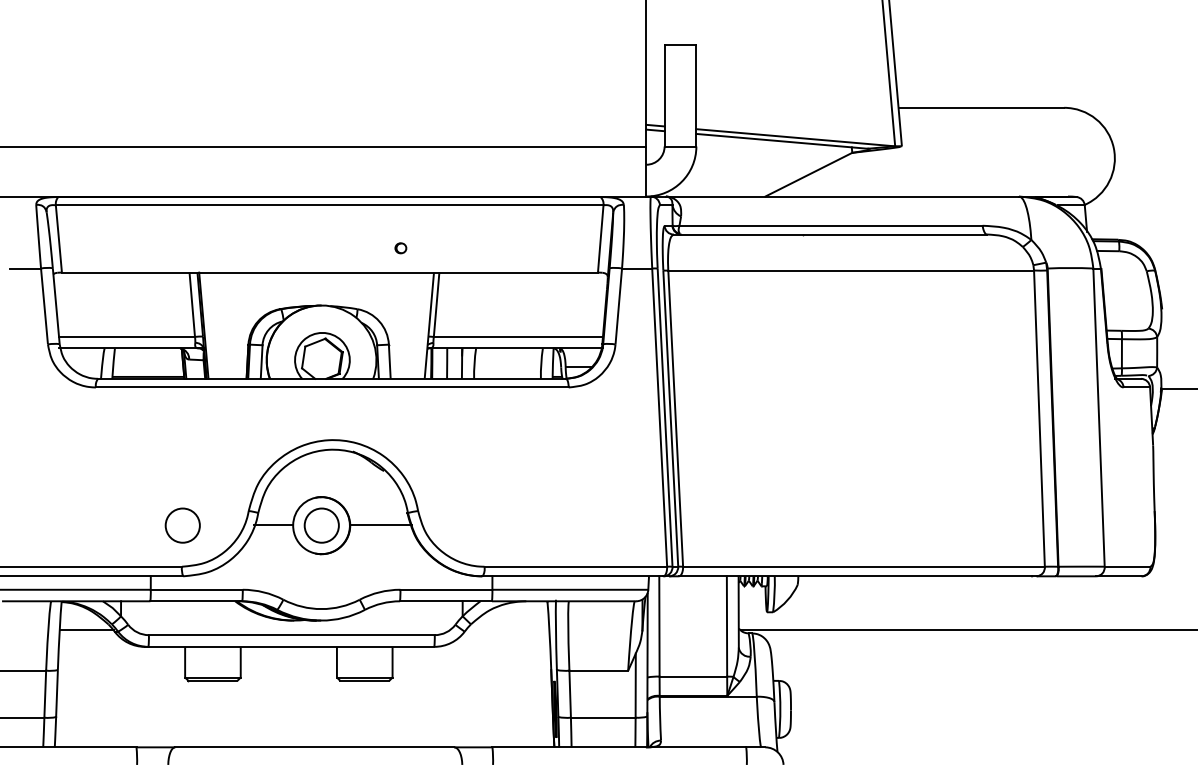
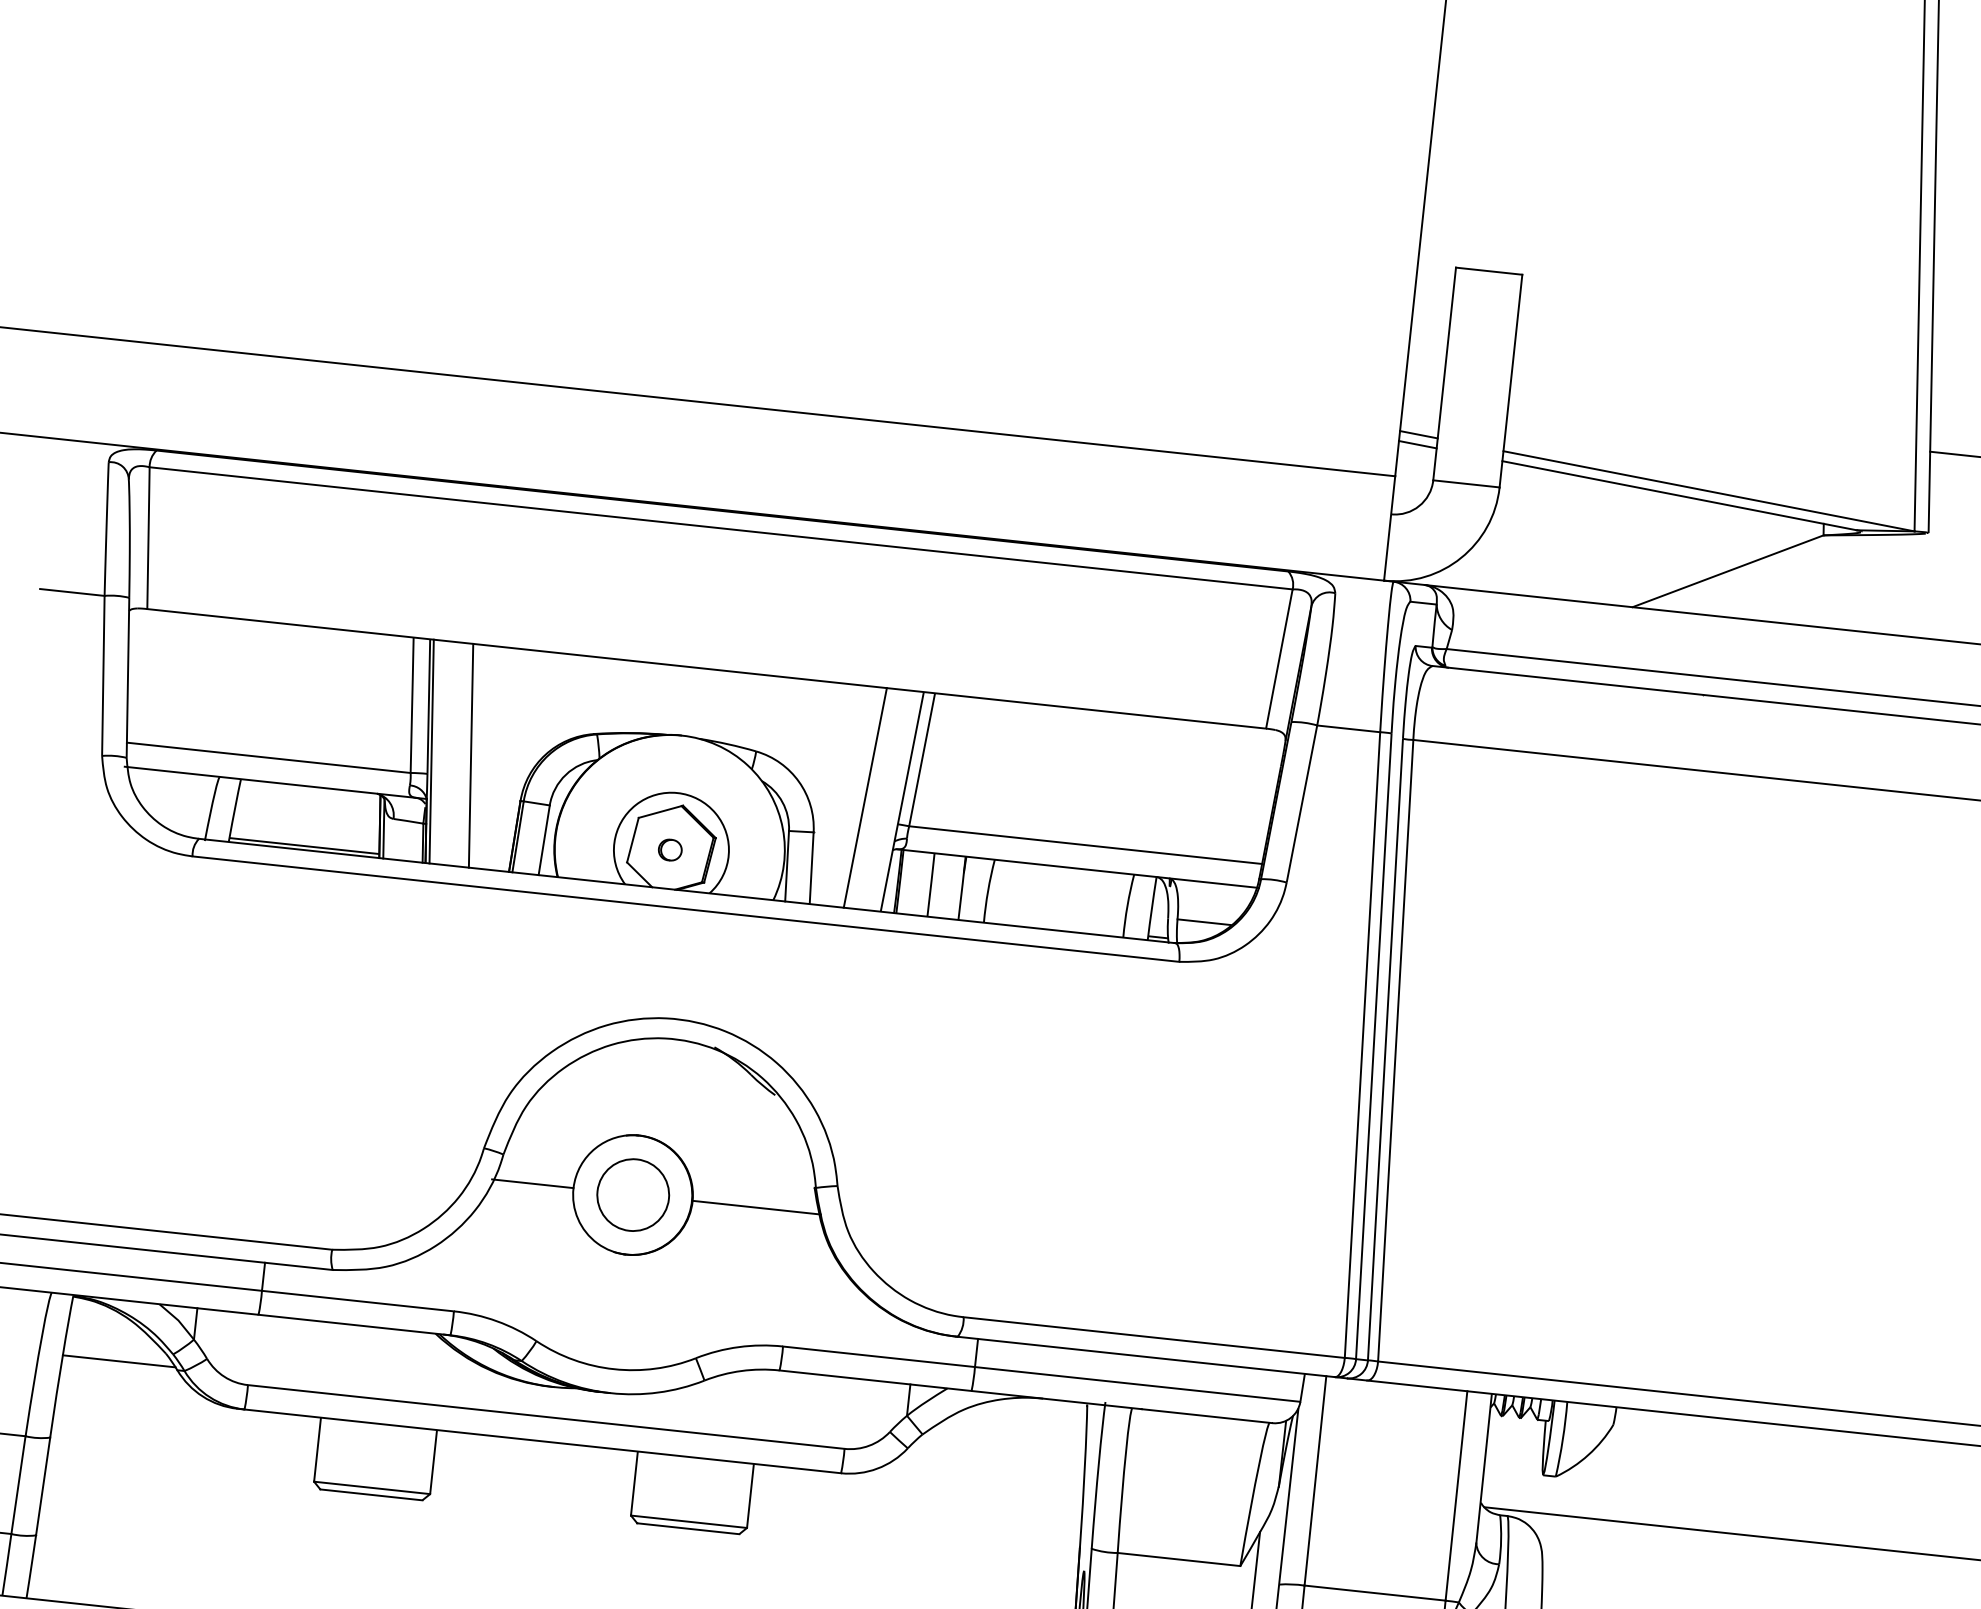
part: (400, 248) -> (669, 850), moved
line: (222, 325) -> (470, 755), added
line: (411, 325) -> (865, 797), added
circle: (182, 525) -> (342, 1163), removed

